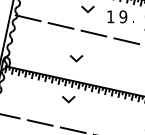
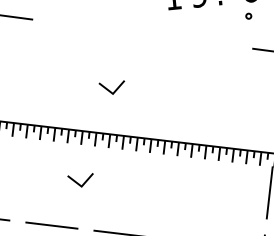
line: (60, 25) -> (73, 24), removed
line: (93, 33) -> (141, 34), removed
line: (126, 41) -> (210, 43), removed
line: (67, 99) -> (78, 181), moved

